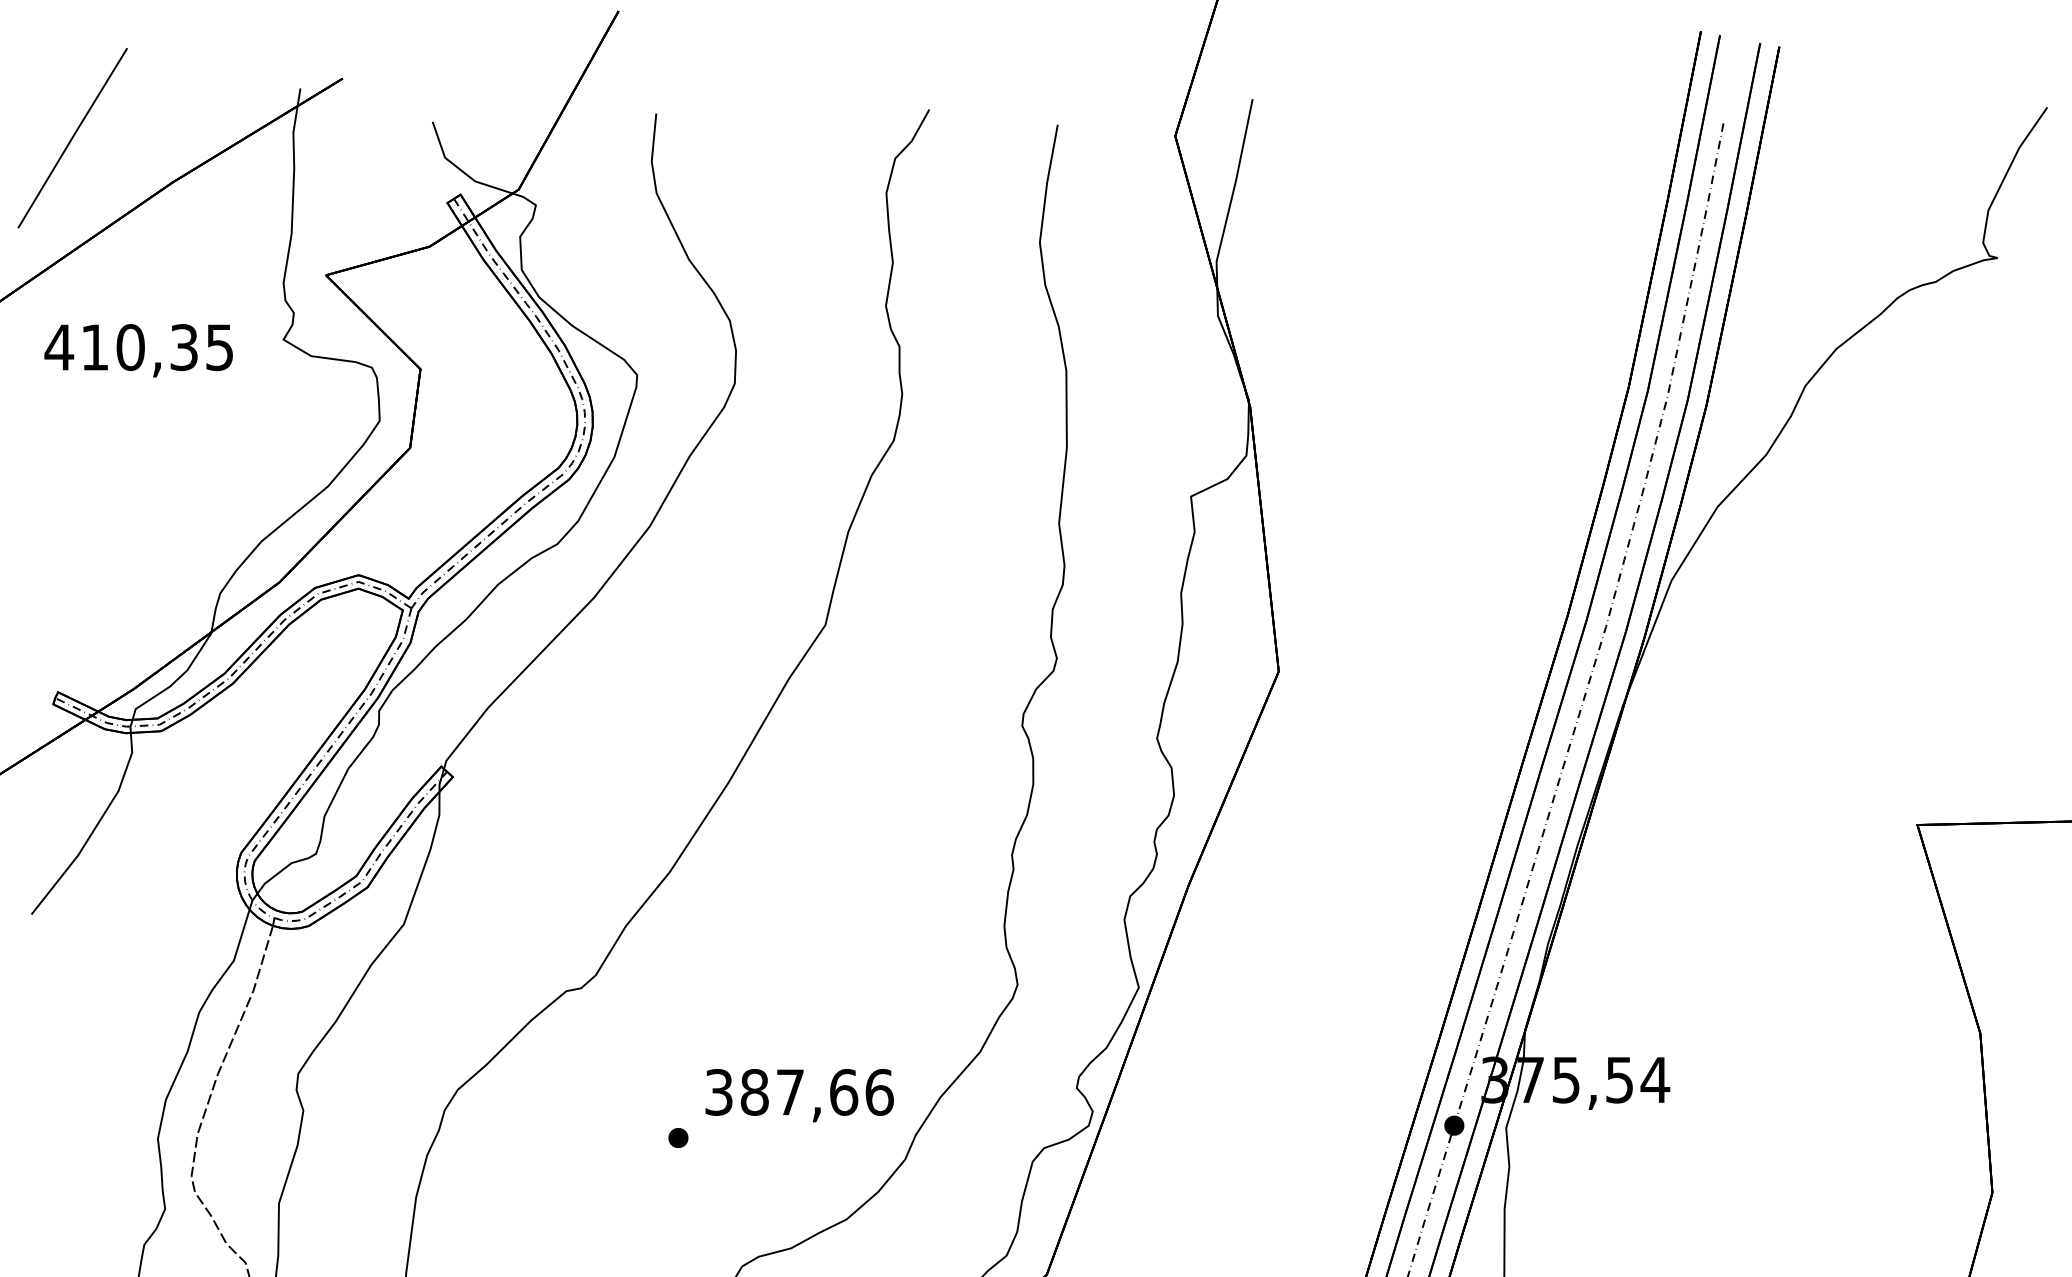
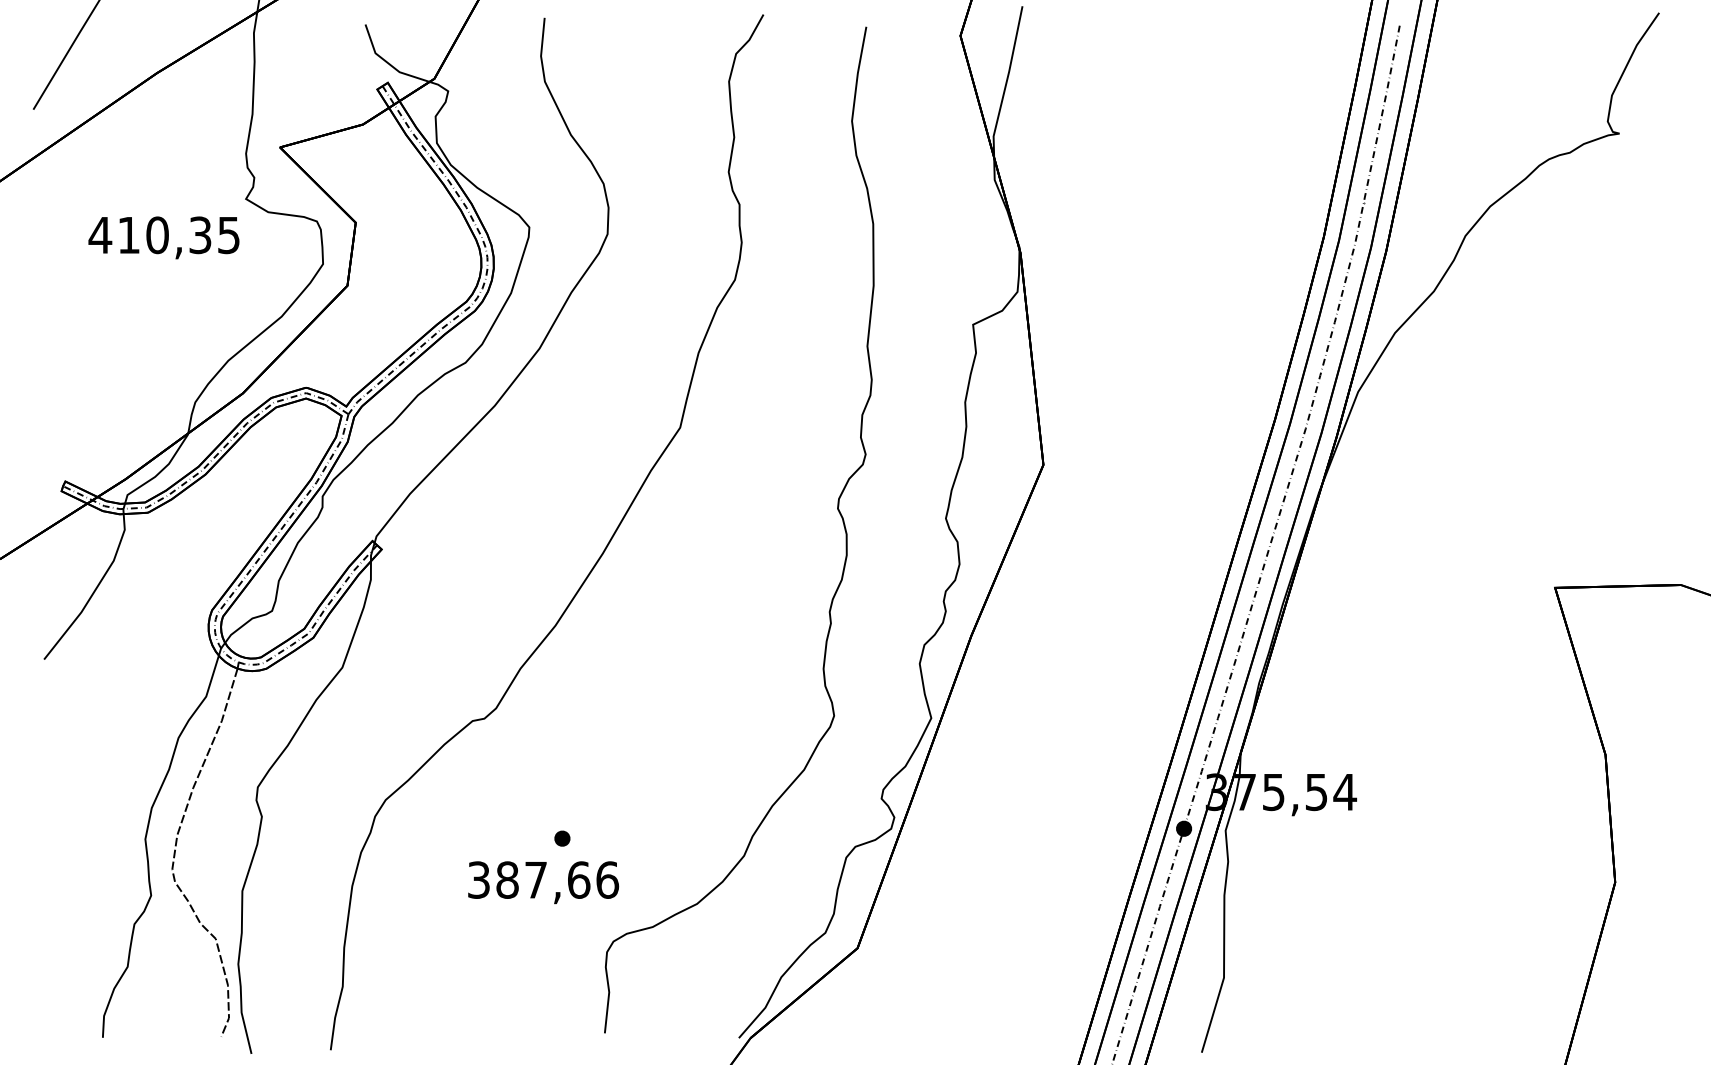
text: (138, 350) -> (163, 237), moved
text: (799, 1095) -> (543, 882), moved

